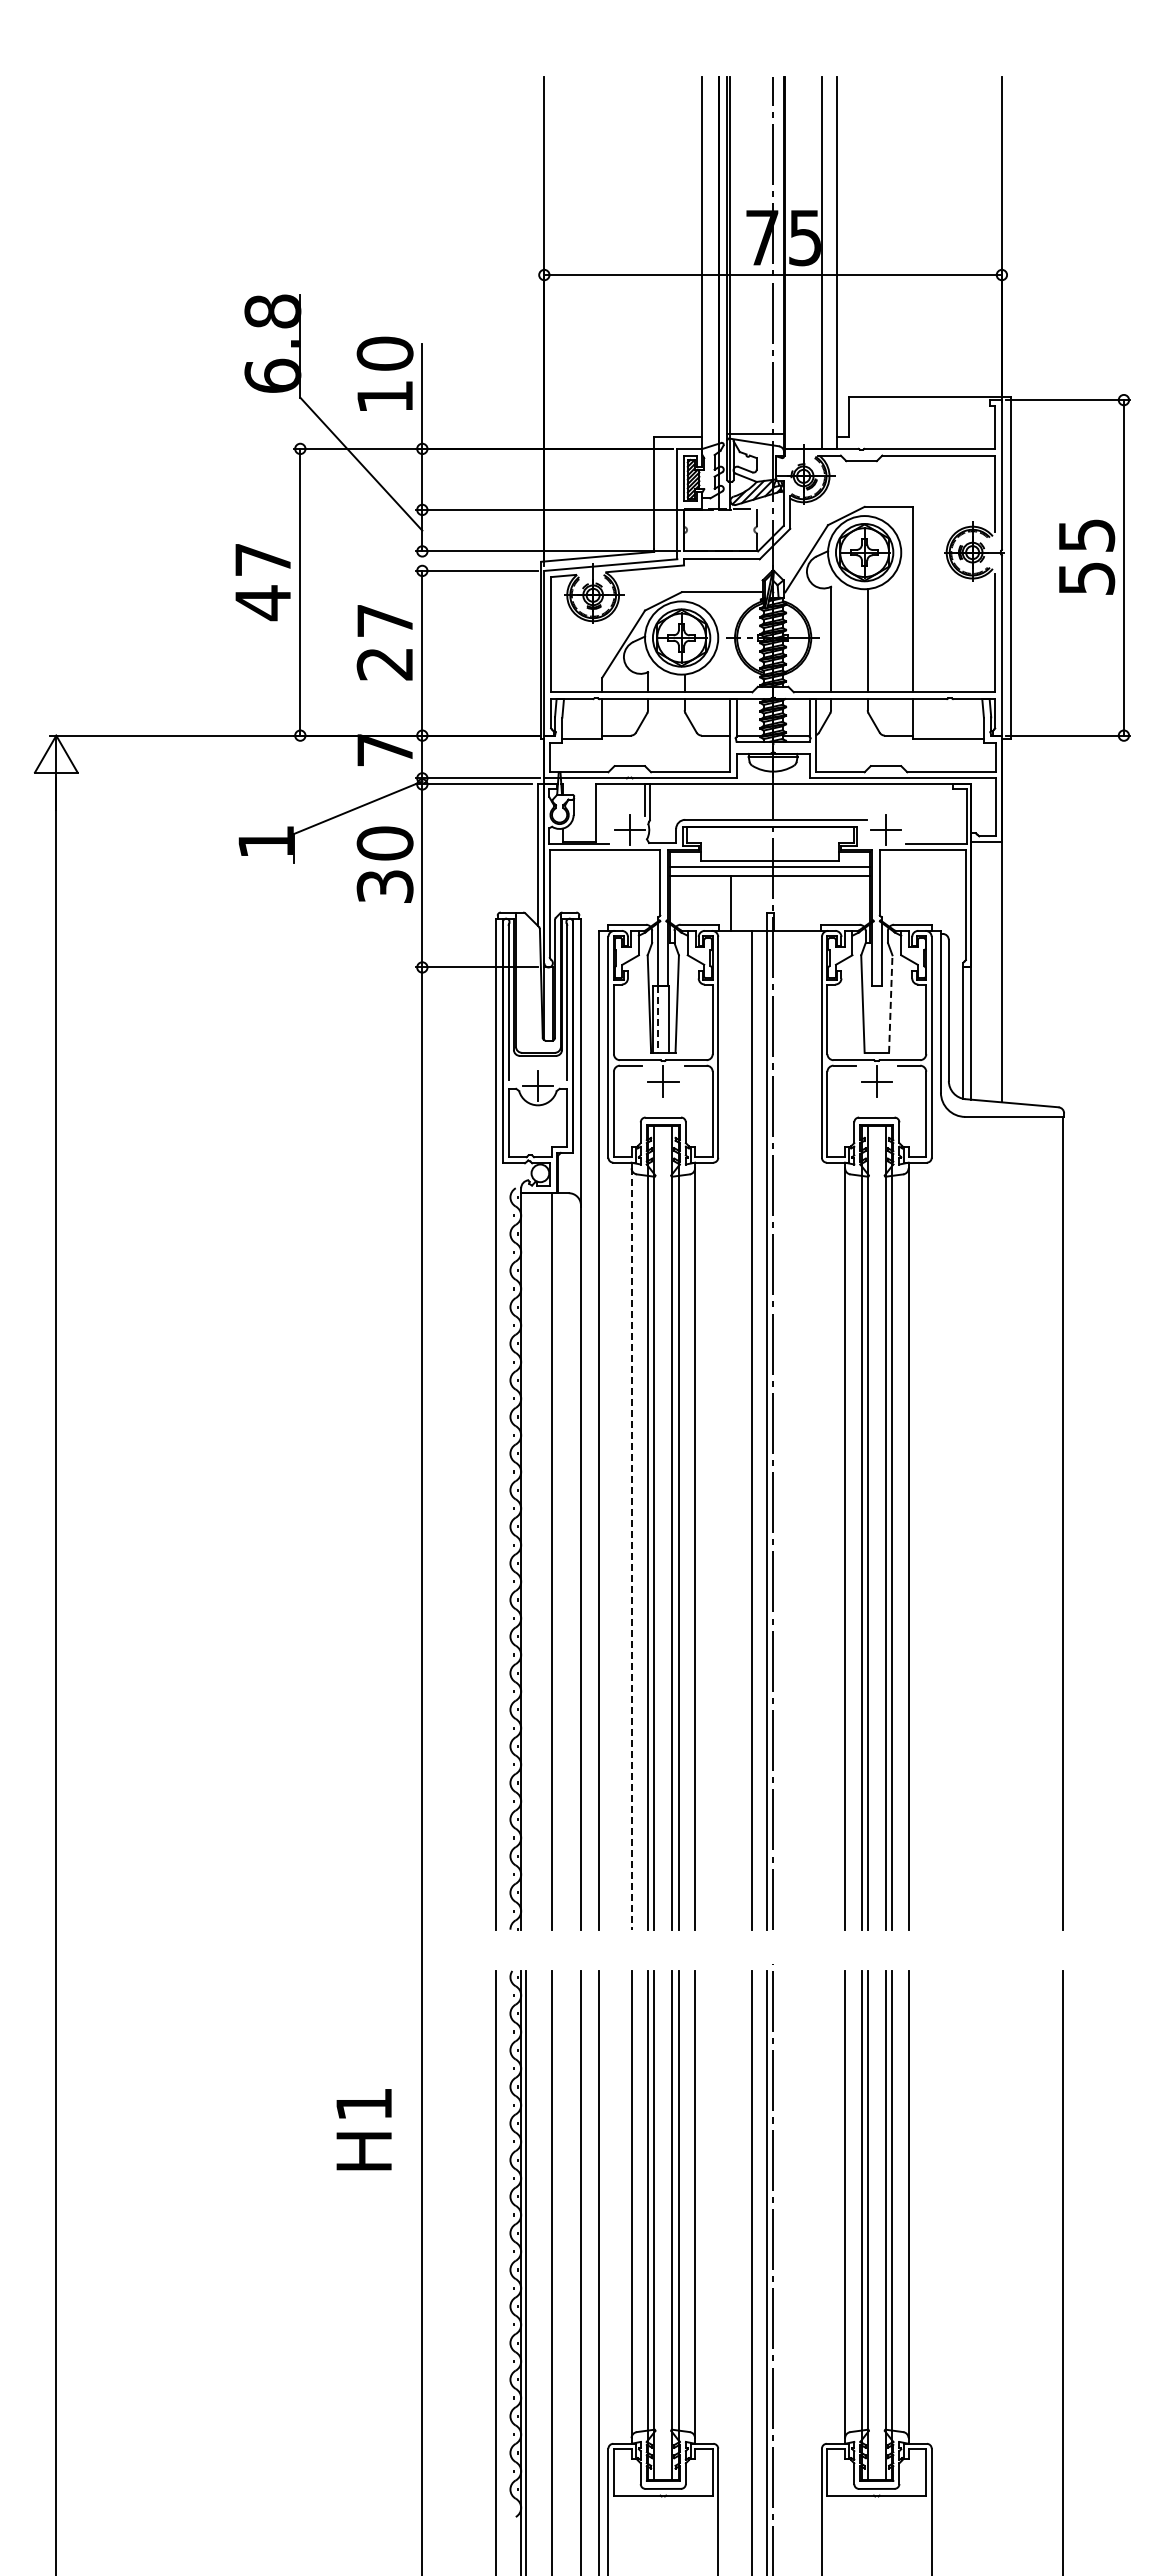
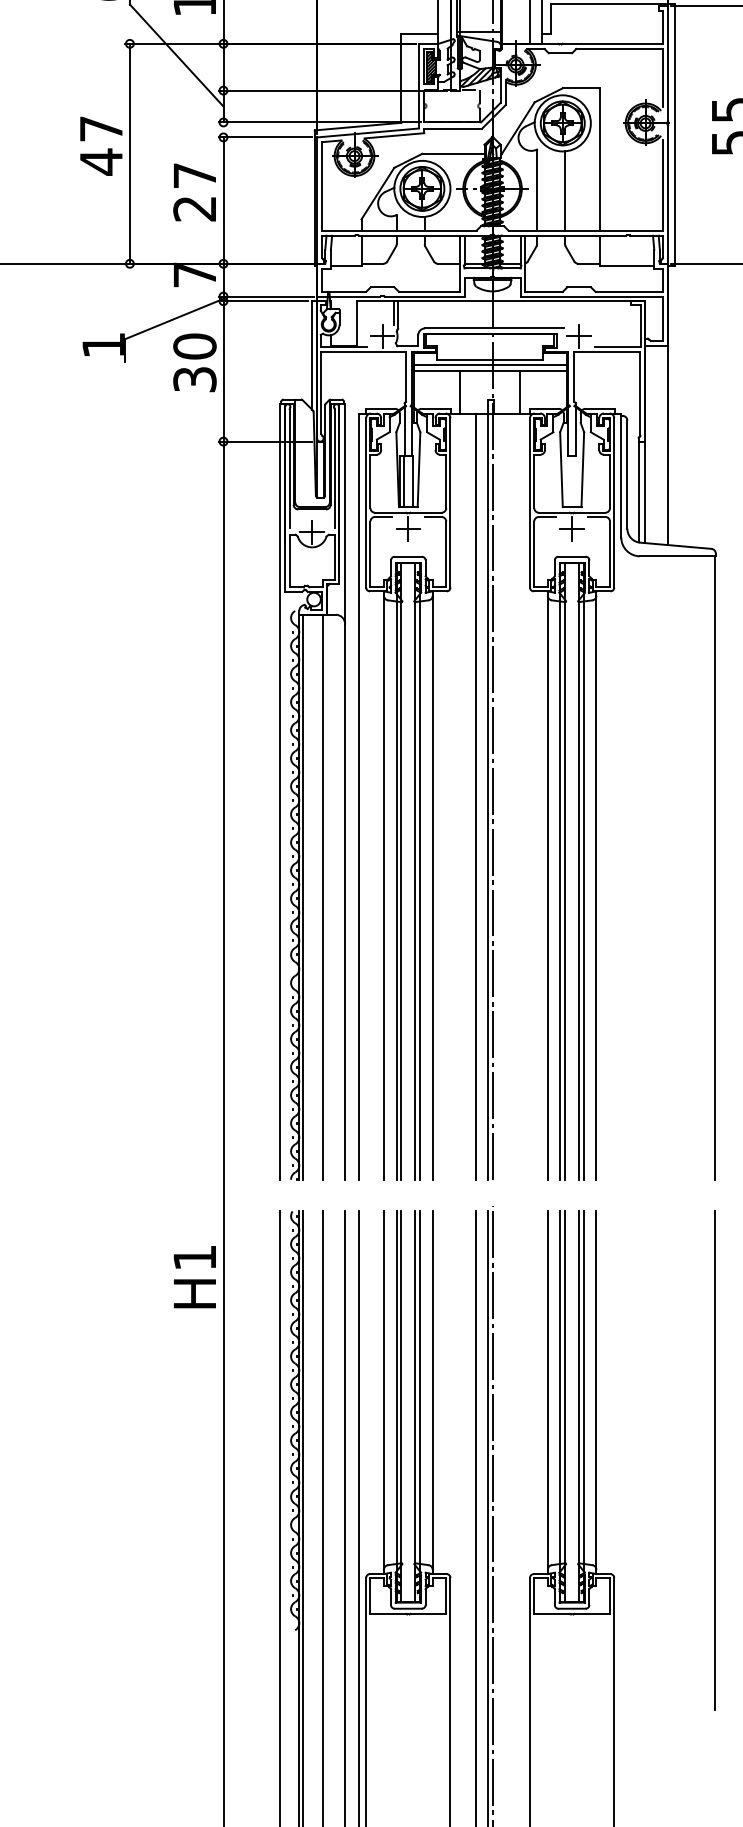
line: (809, 902) -> (520, 391), added
line: (890, 1004) -> (582, 470), dashed -> solid
line: (657, 1019) -> (403, 481), dashed -> solid
line: (631, 1549) -> (383, 888), dashed -> solid
line: (526, 1561) -> (303, 897), added
text: (363, 2129) -> (194, 1277), moved

